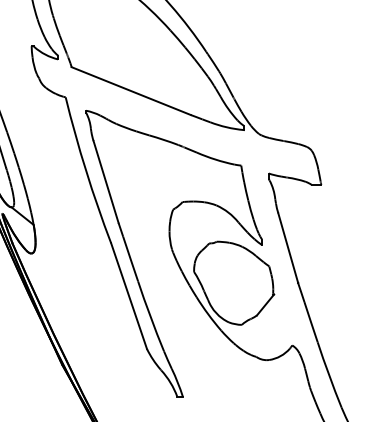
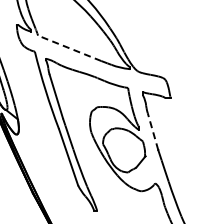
line: (130, 91) -> (69, 48), solid -> dashed
line: (287, 247) -> (152, 131), solid -> dashed

